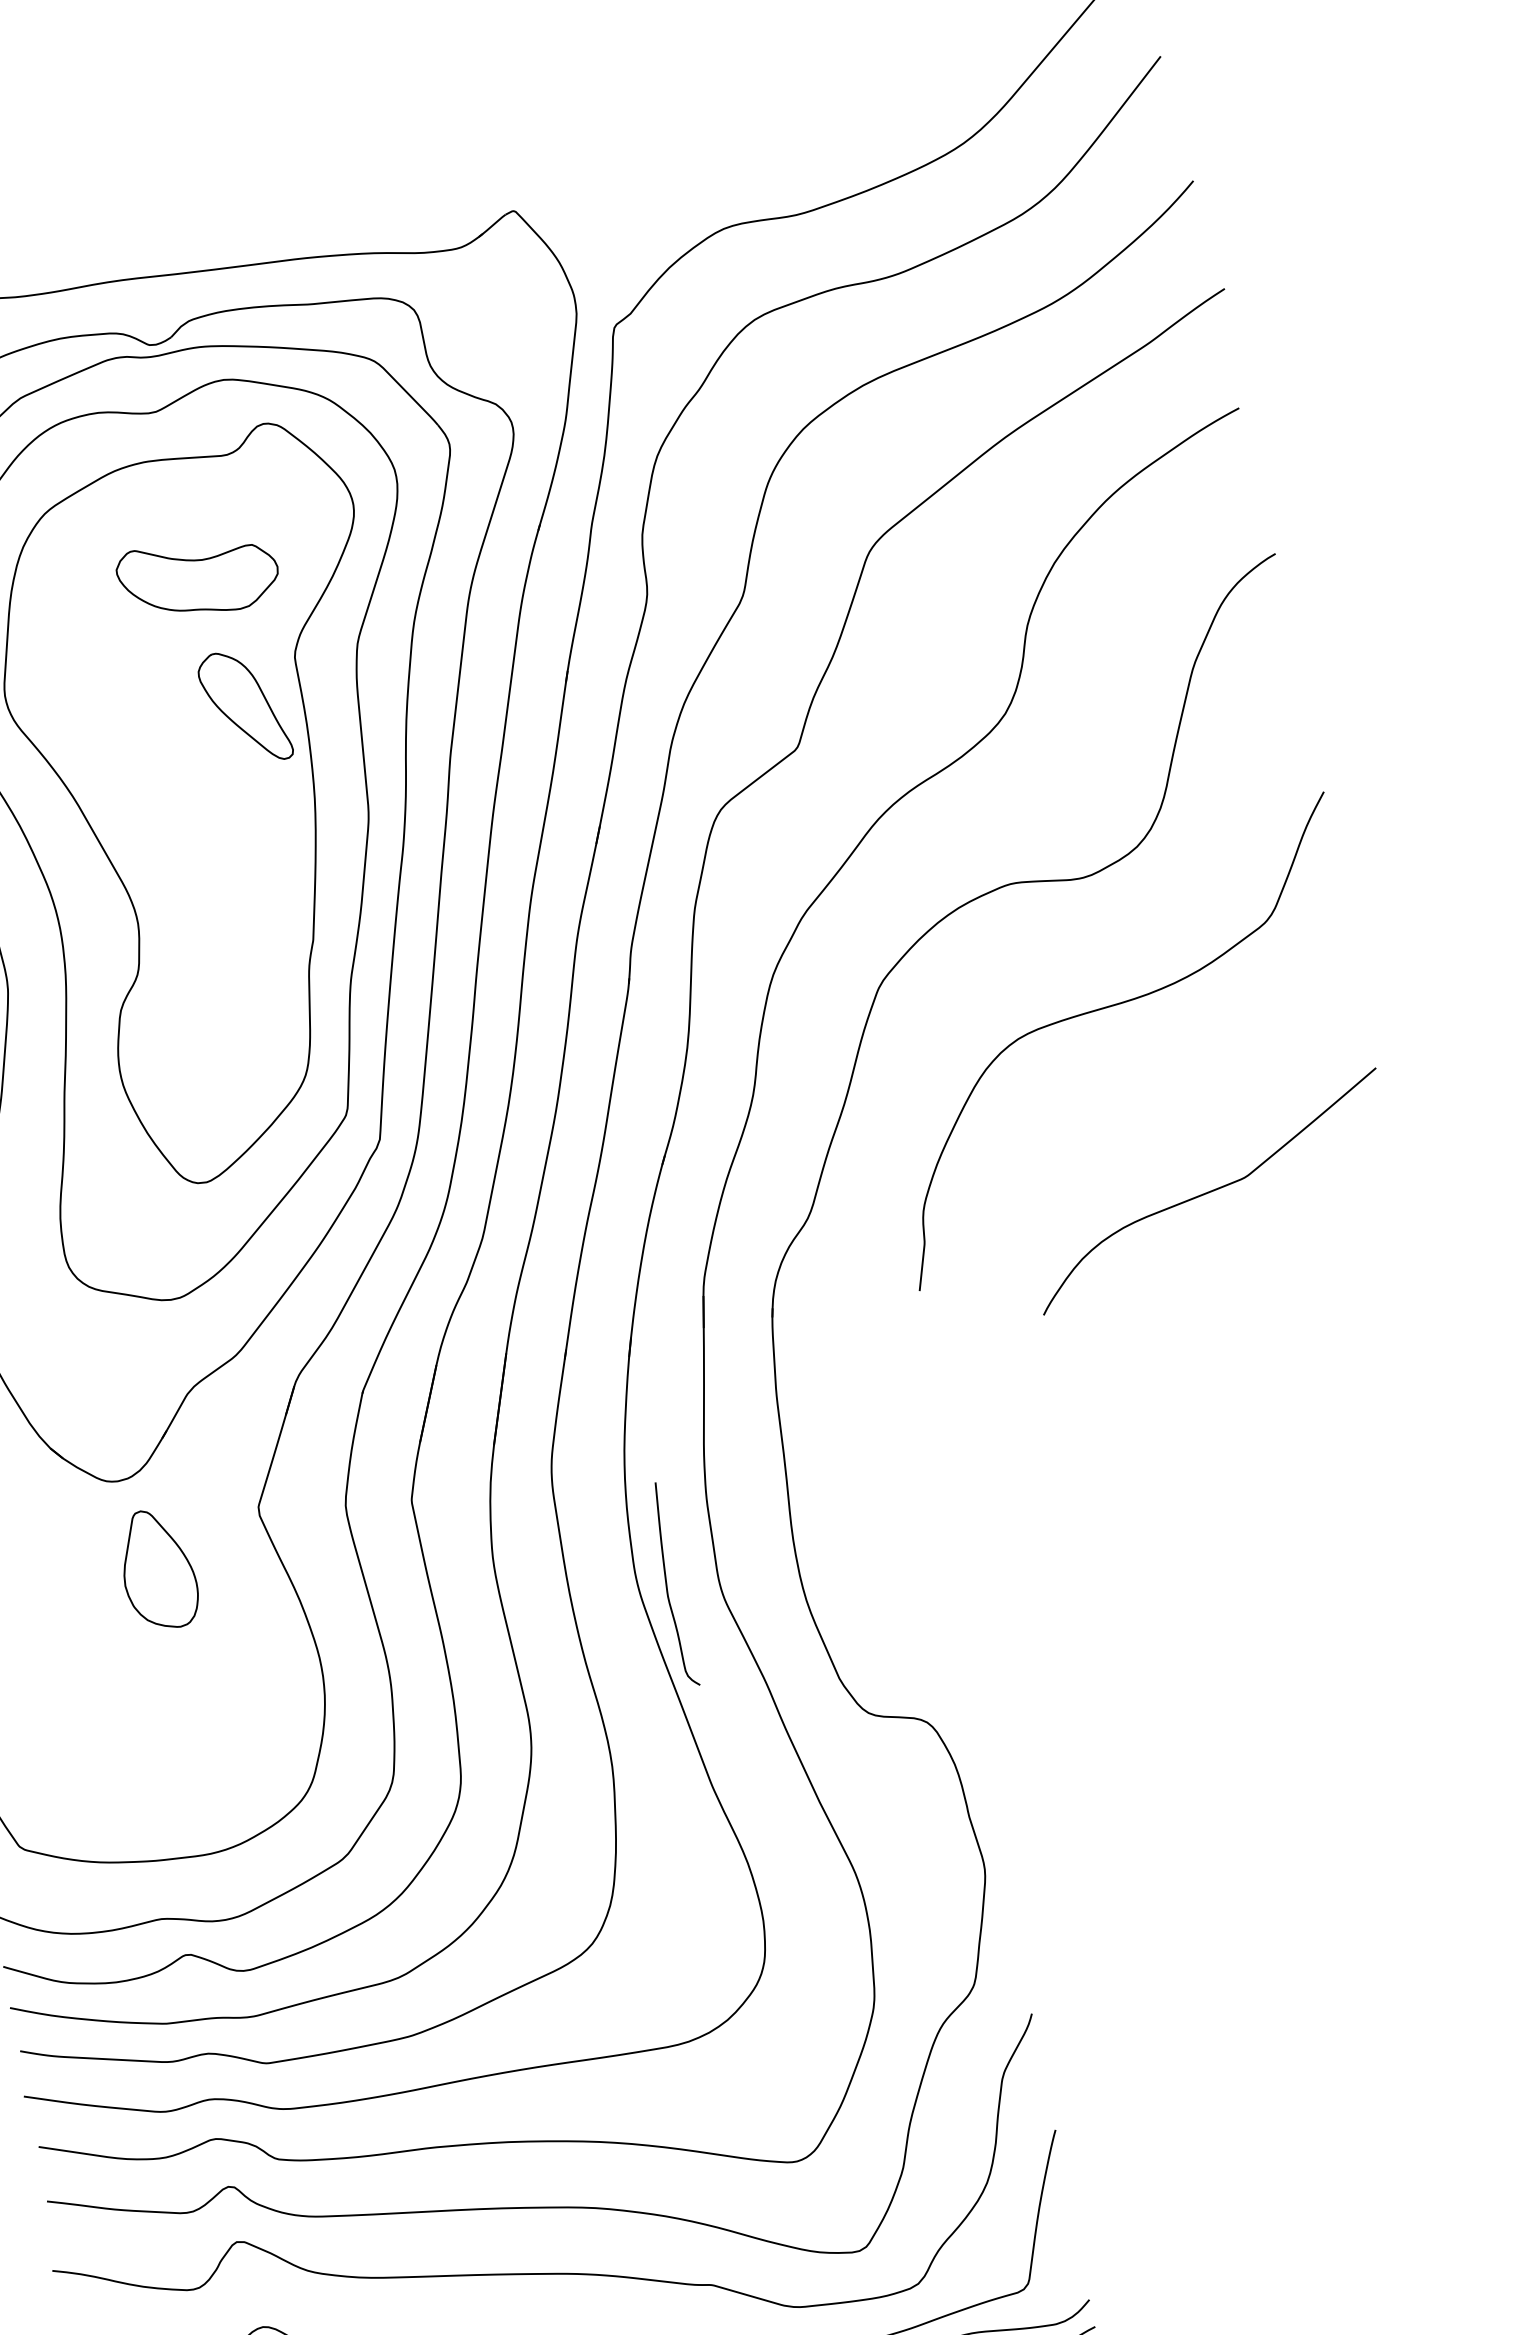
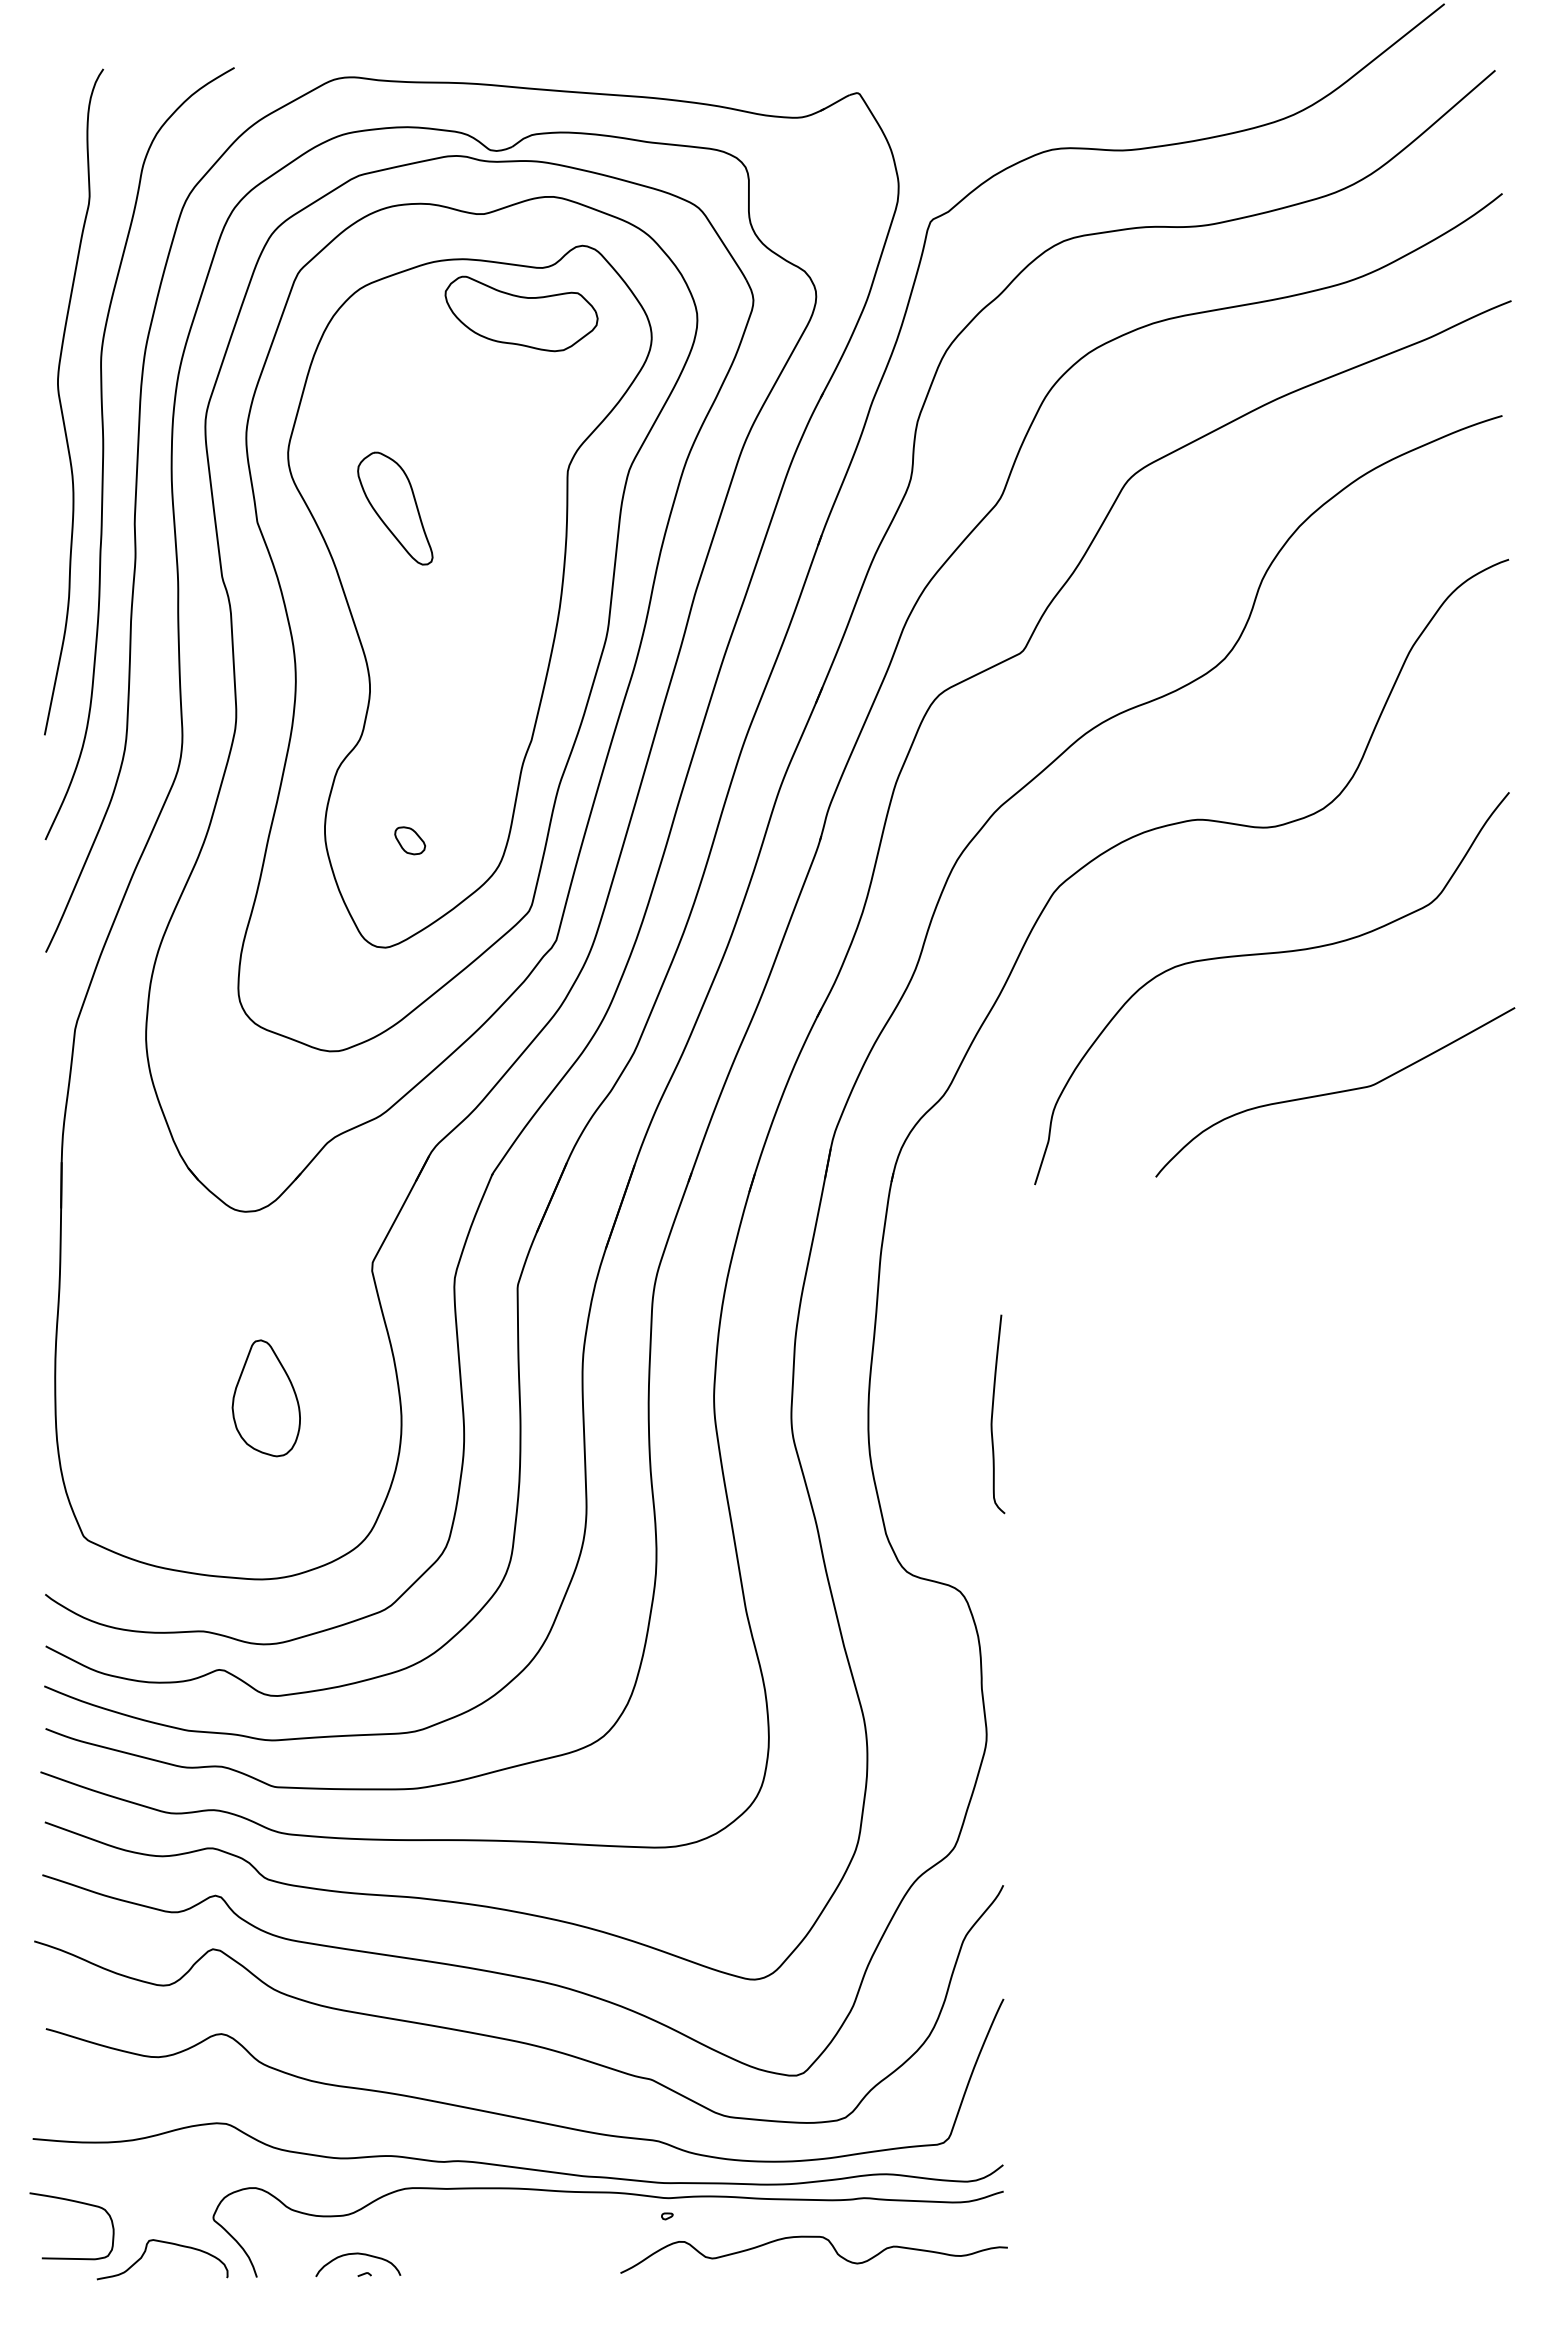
part: (198, 577) -> (521, 313), moved
part: (244, 707) -> (395, 508), moved
part: (209, 1067) -> (409, 840), added
curve: (1209, 1191) -> (1335, 1092), moved
part: (157, 1569) -> (265, 1398), moved
curve: (667, 1585) -> (993, 1413), moved

